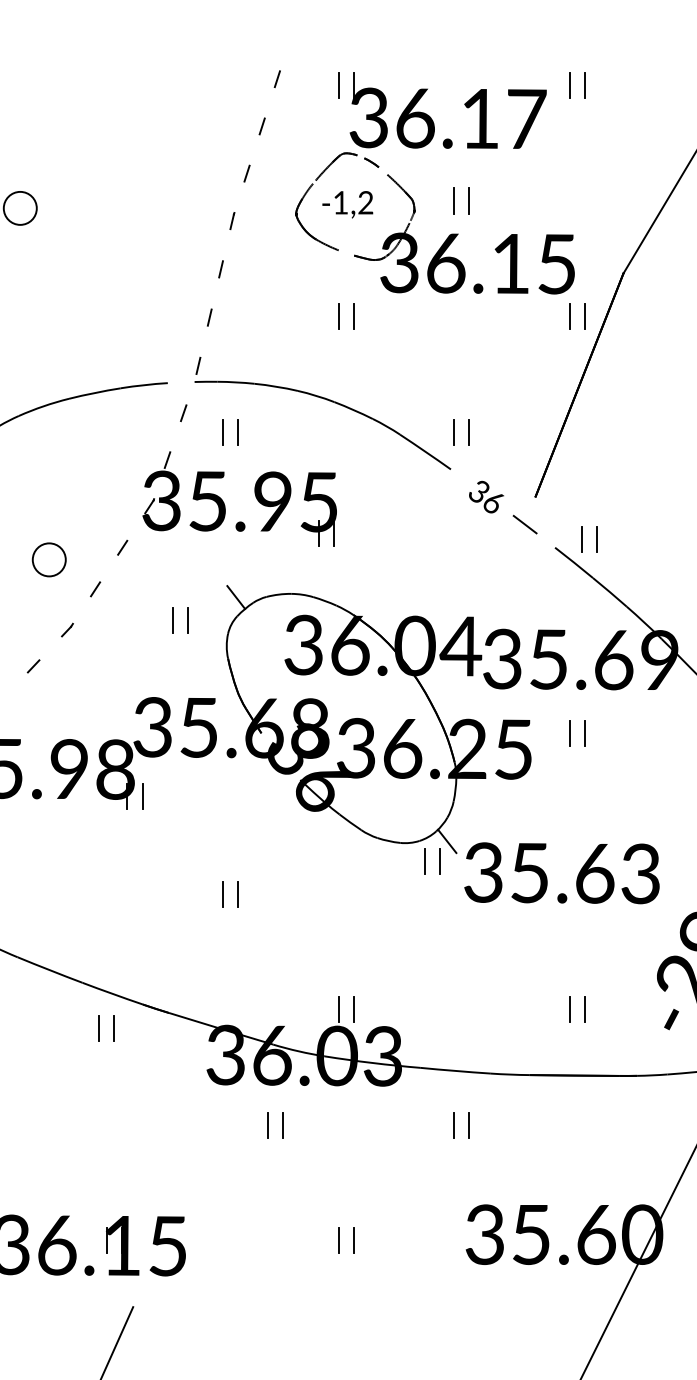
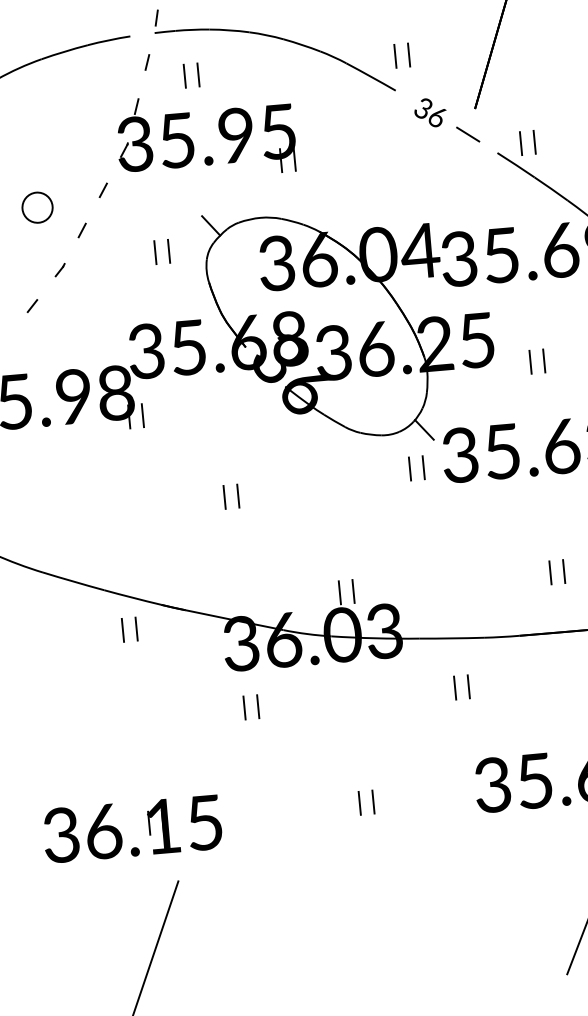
part: (570, 733) -> (531, 362), moved
part: (425, 861) -> (410, 469), moved
part: (268, 1125) -> (245, 708), moved

